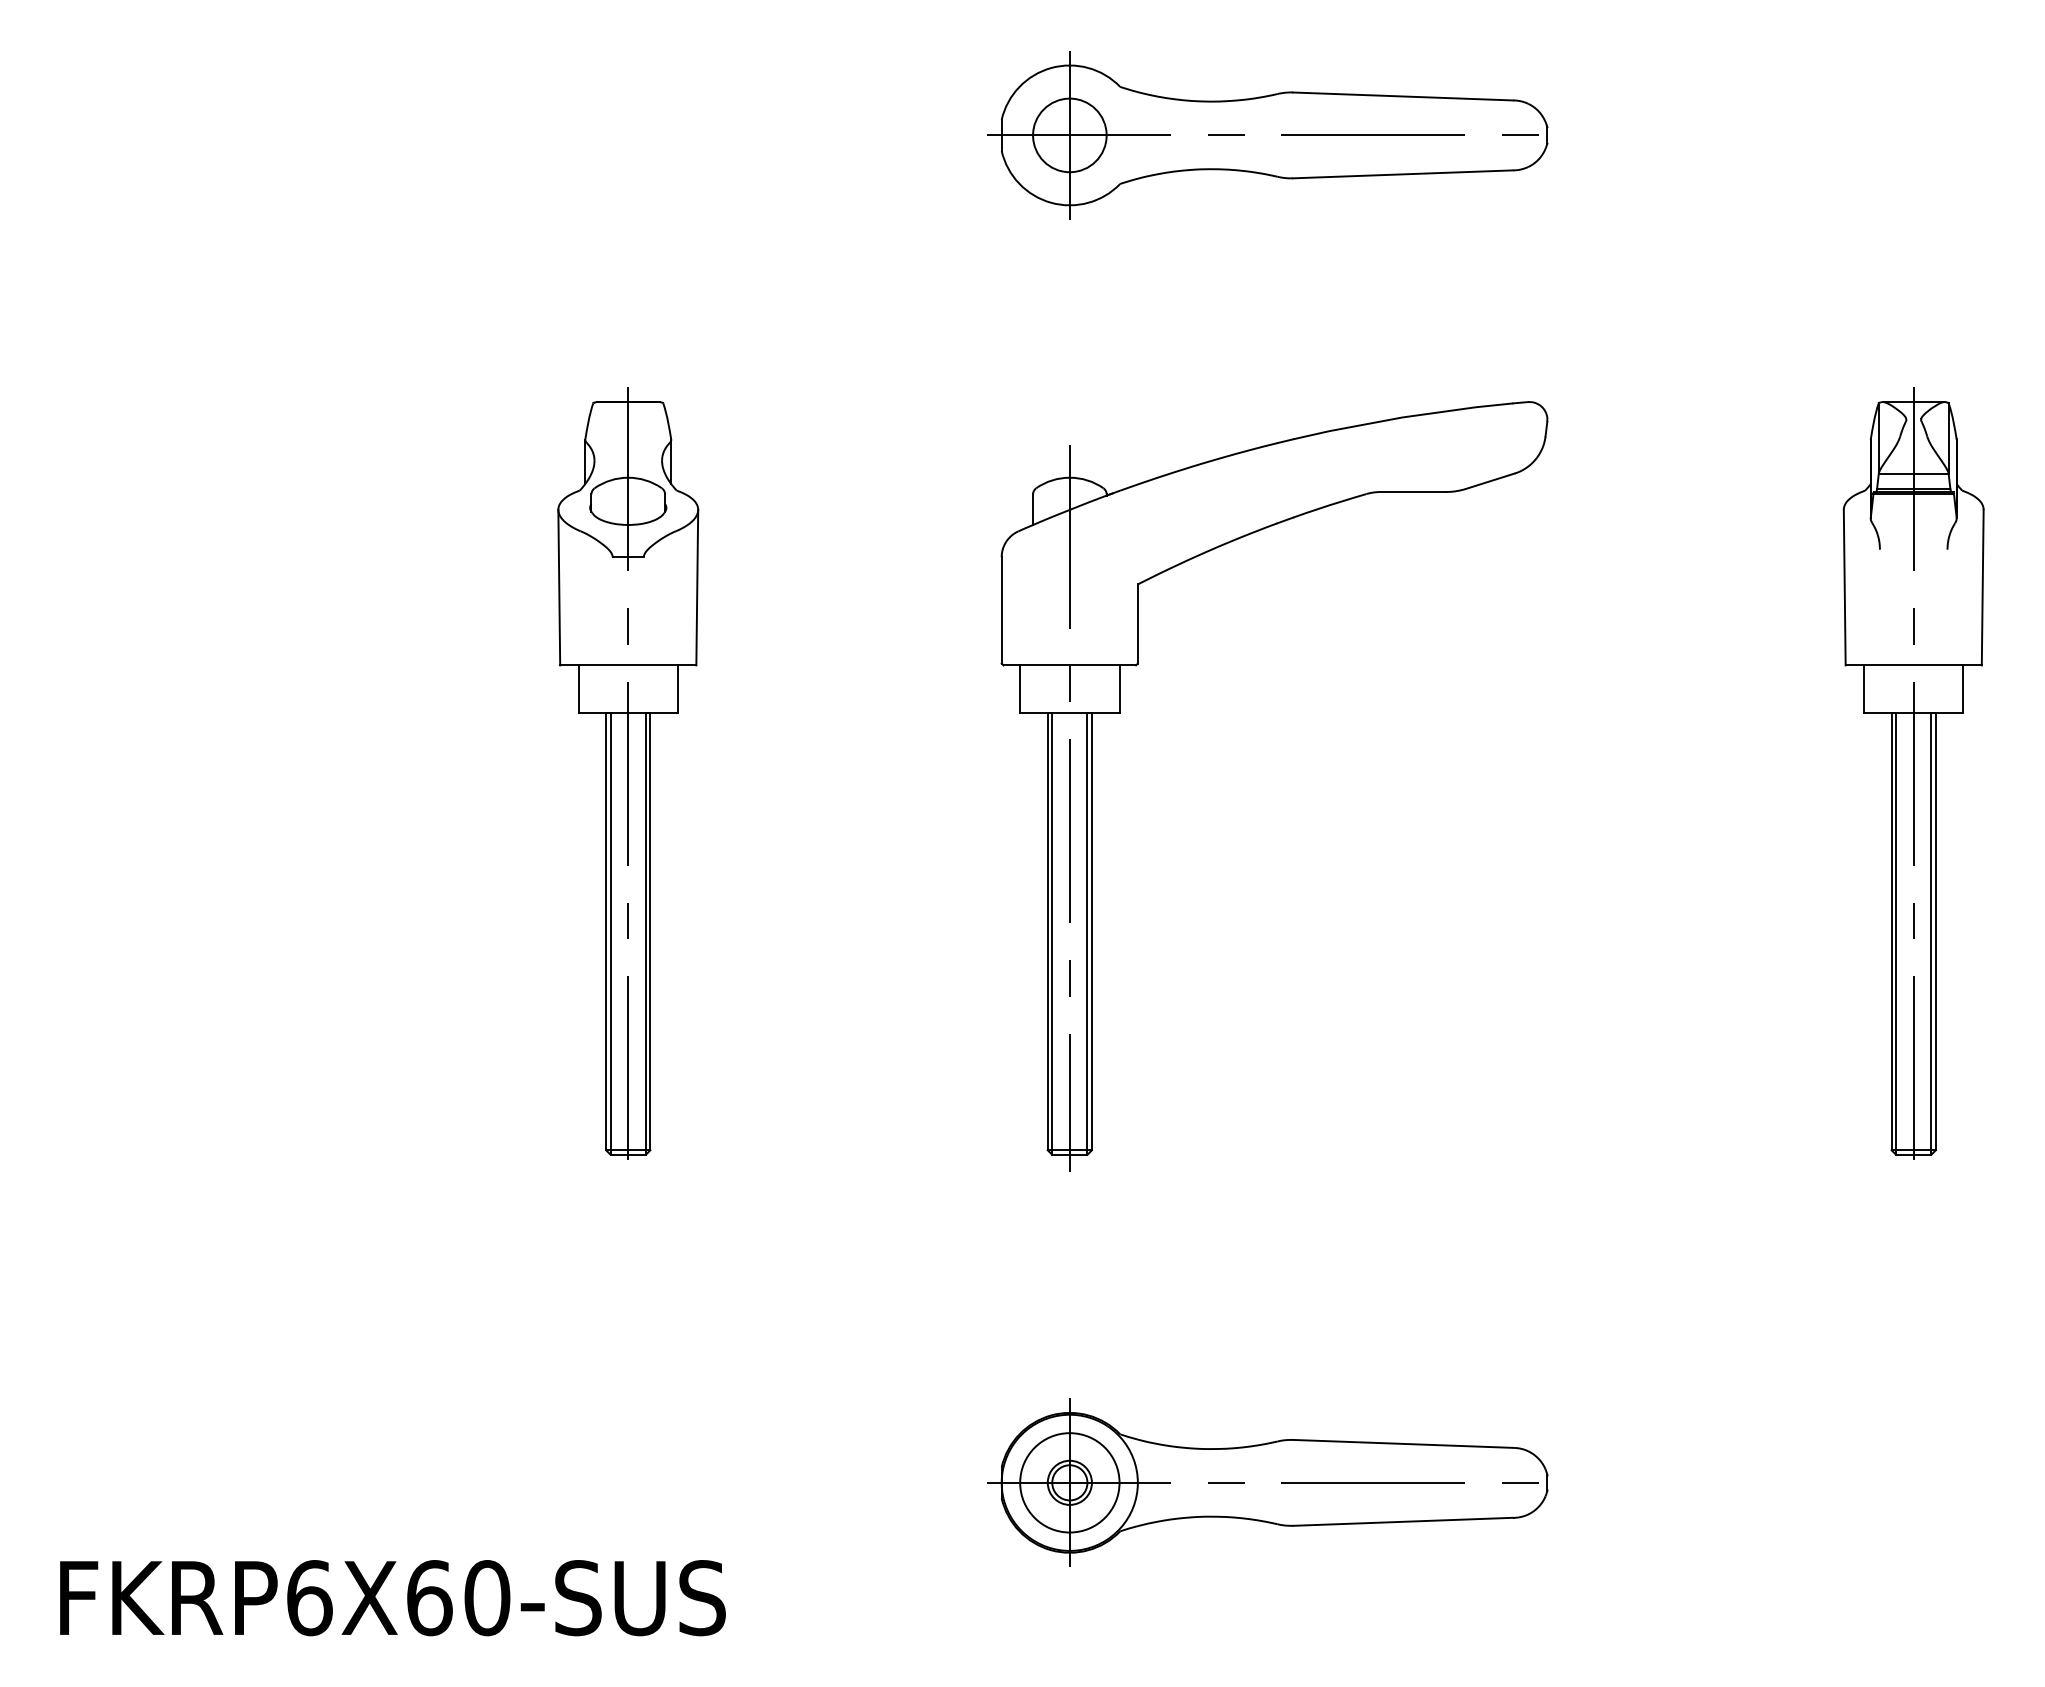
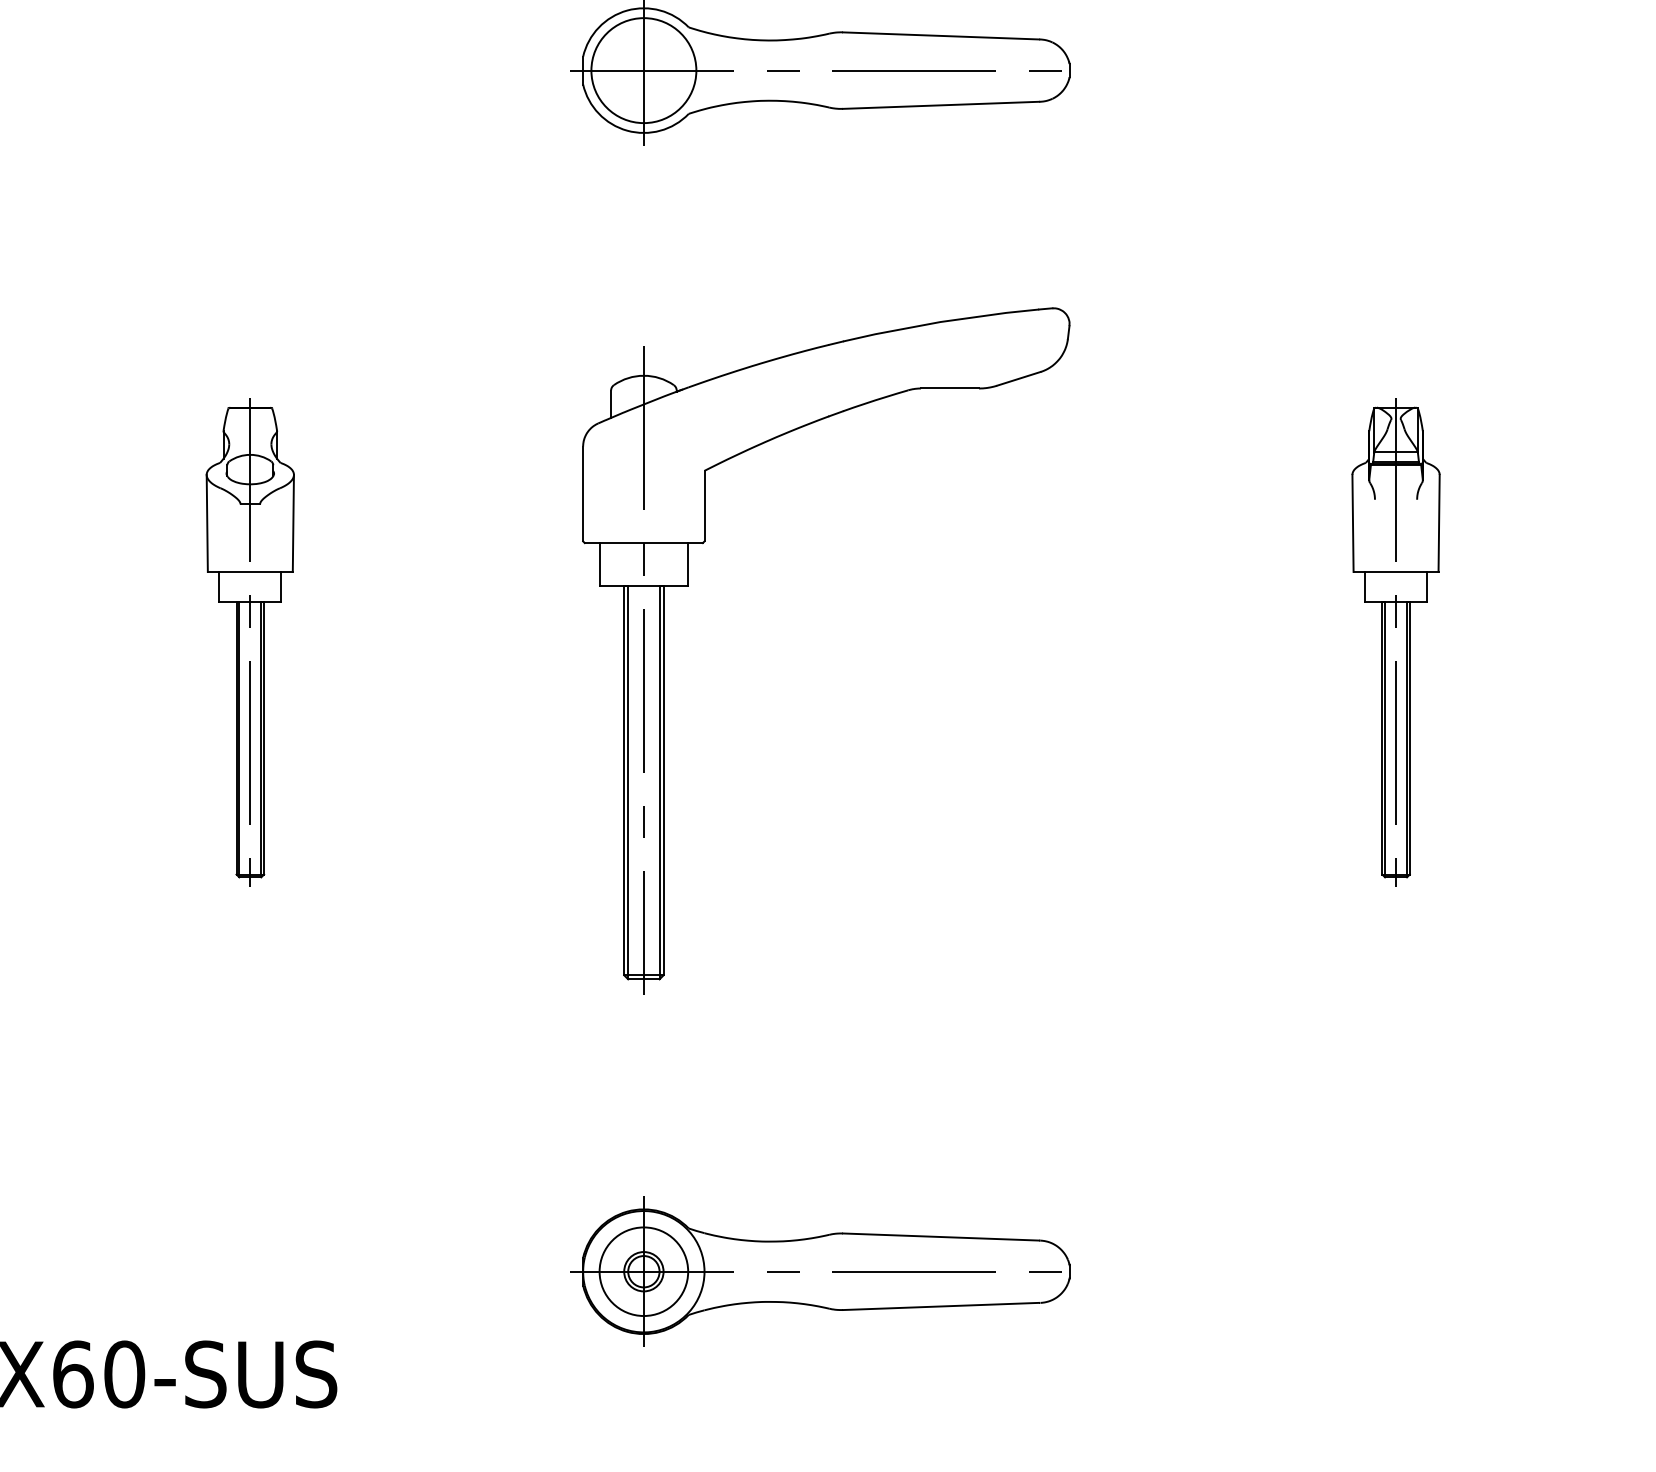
circle: (1069, 135) -> (643, 70), size x1.6
part: (628, 773) -> (250, 639), size x0.7
part: (1913, 773) -> (1395, 639), size x0.7

